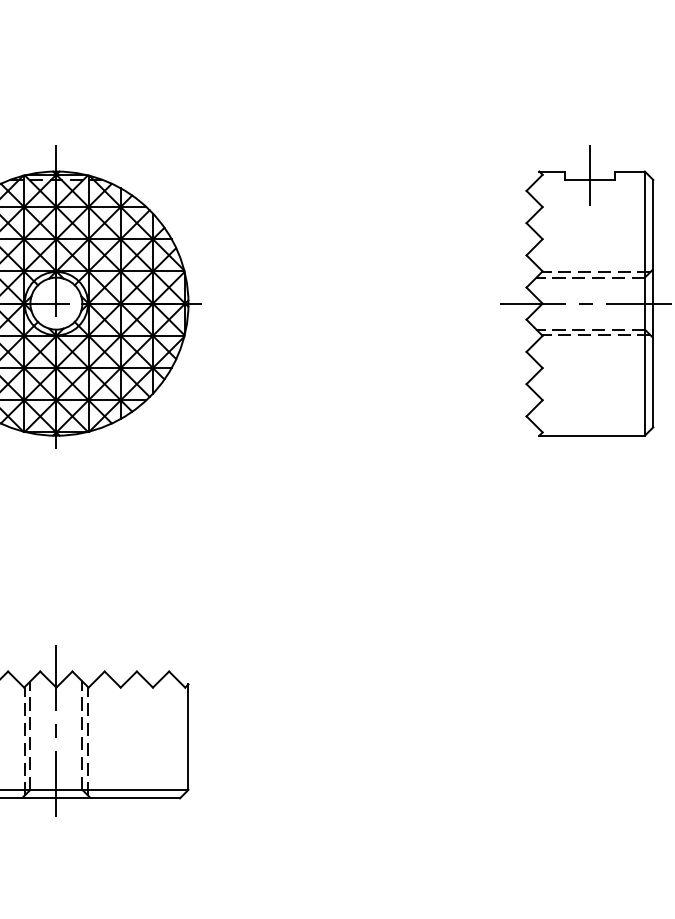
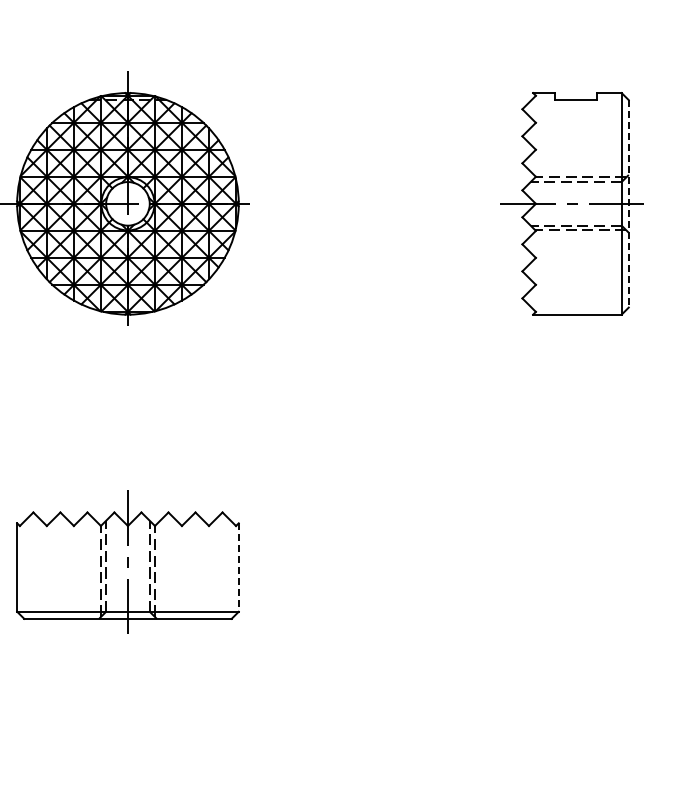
line: (589, 175) -> (575, 96), removed
line: (653, 303) -> (628, 203), solid -> dashed
line: (188, 738) -> (238, 568), solid -> dashed

